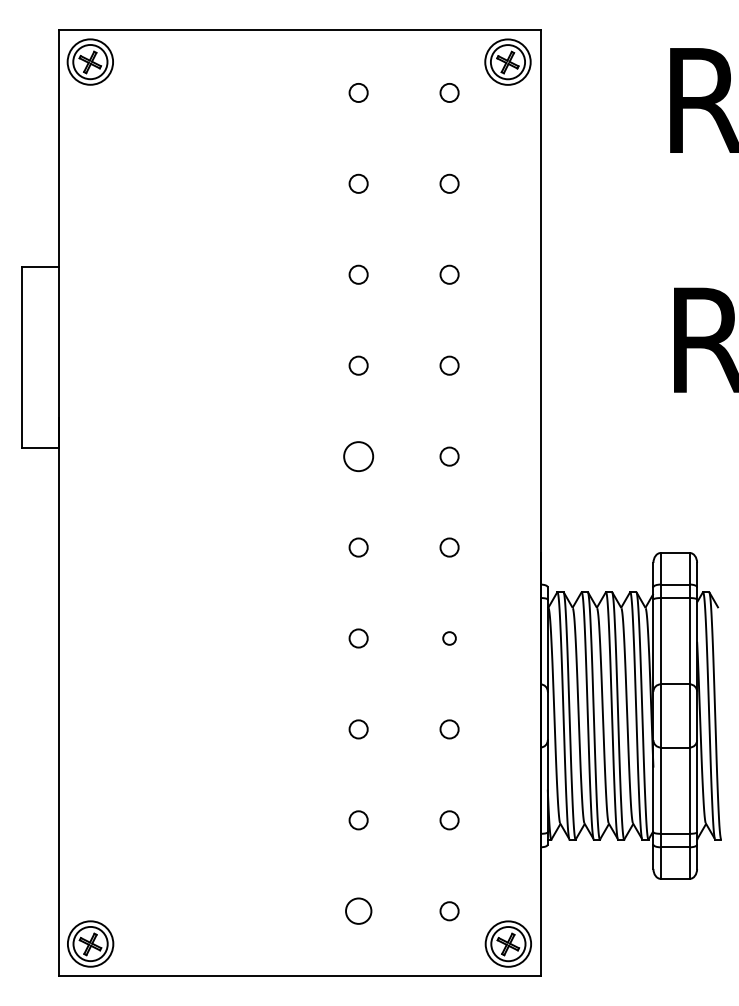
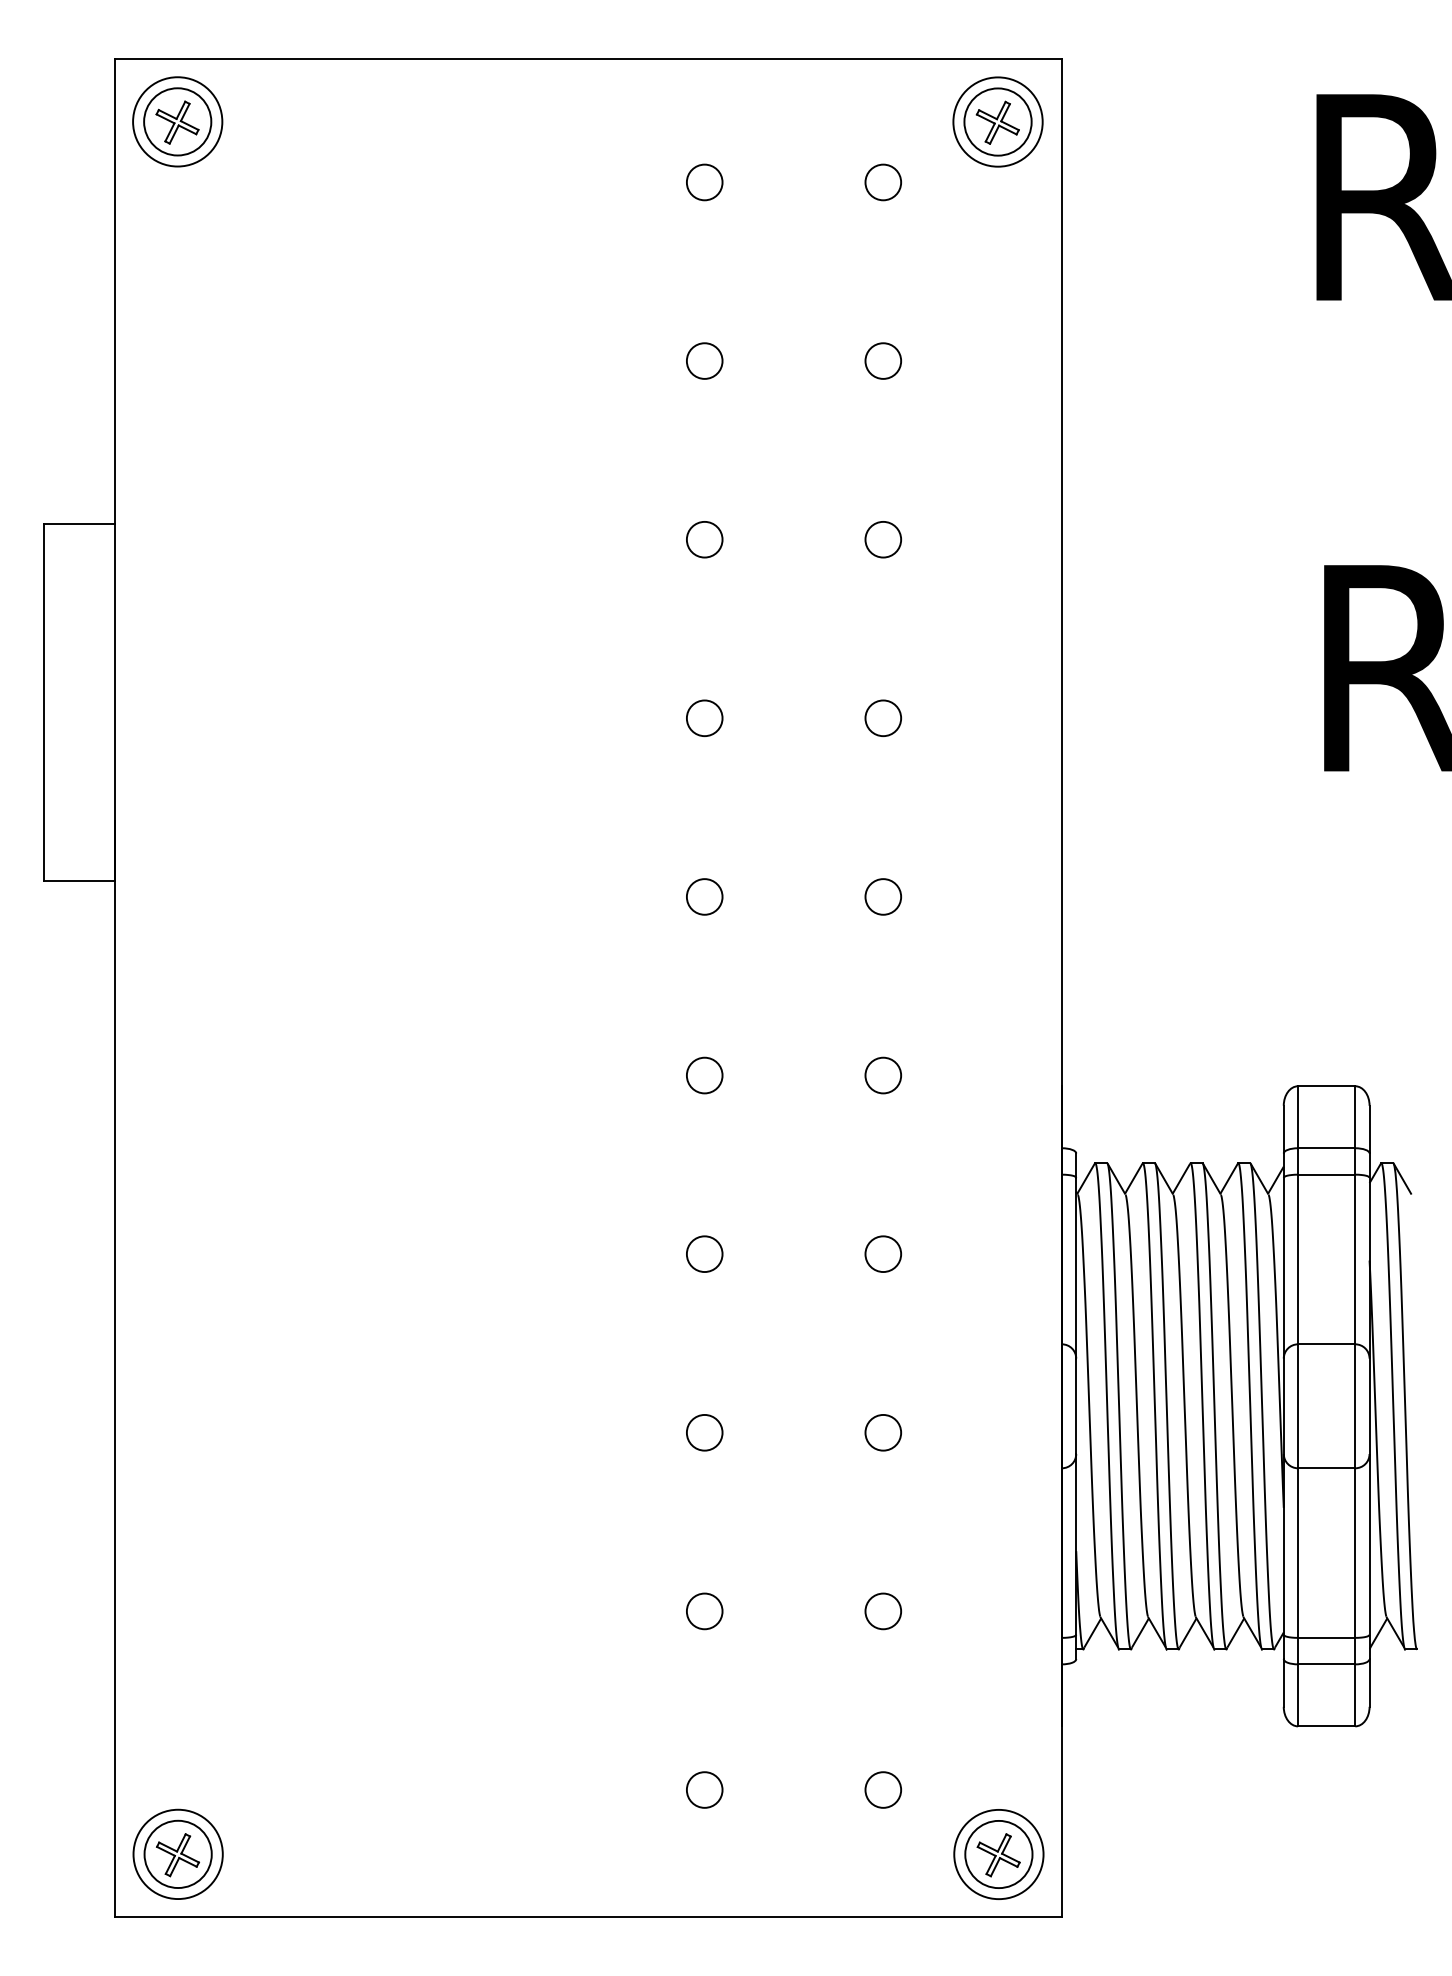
circle: (358, 456) -> (704, 896), size x0.62
circle: (449, 638) -> (883, 1254), size x1.43
circle: (358, 911) -> (704, 1790), size x0.71

